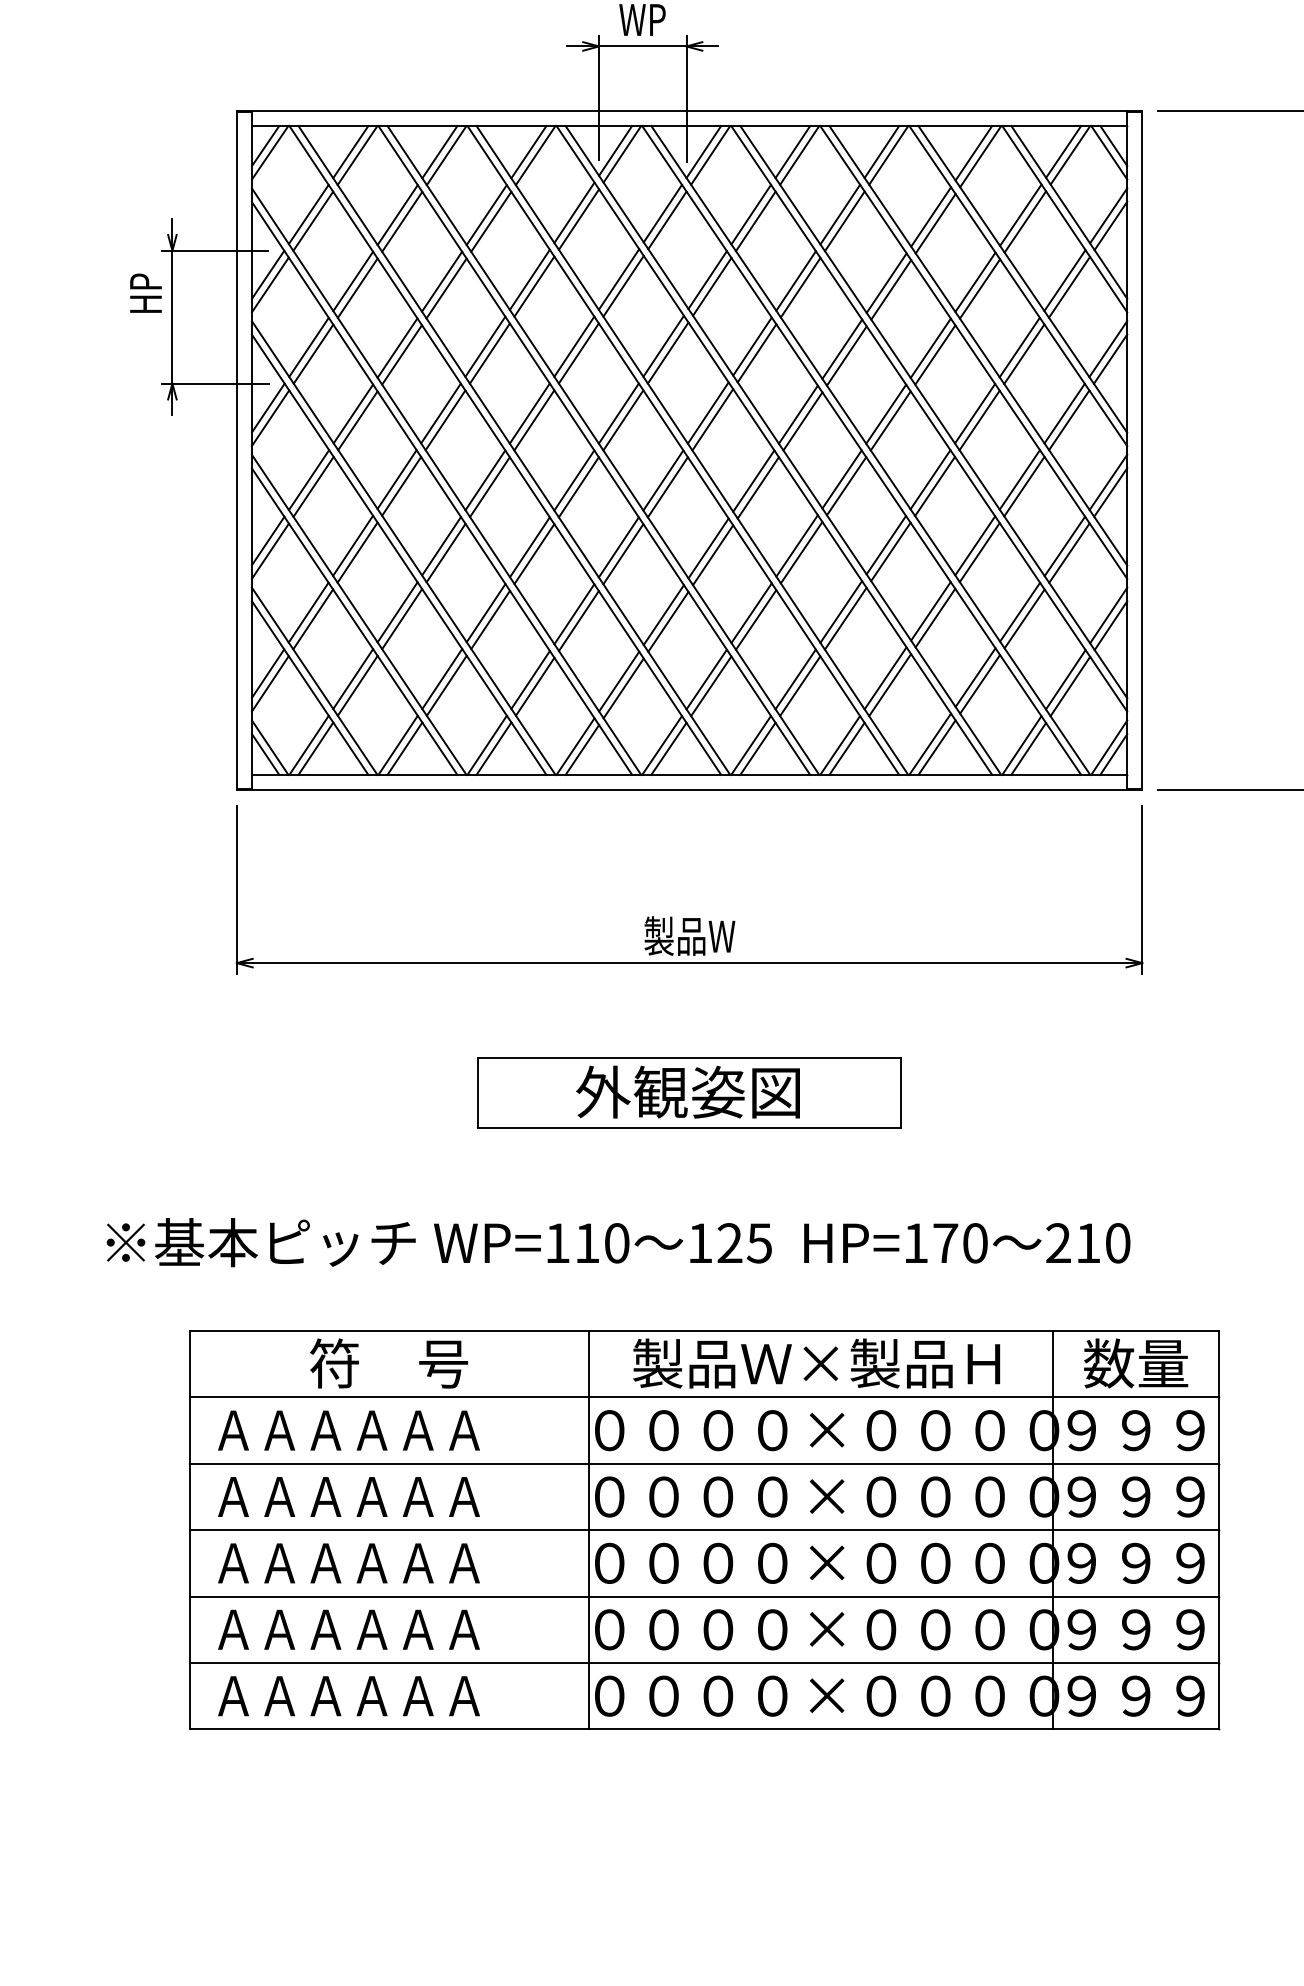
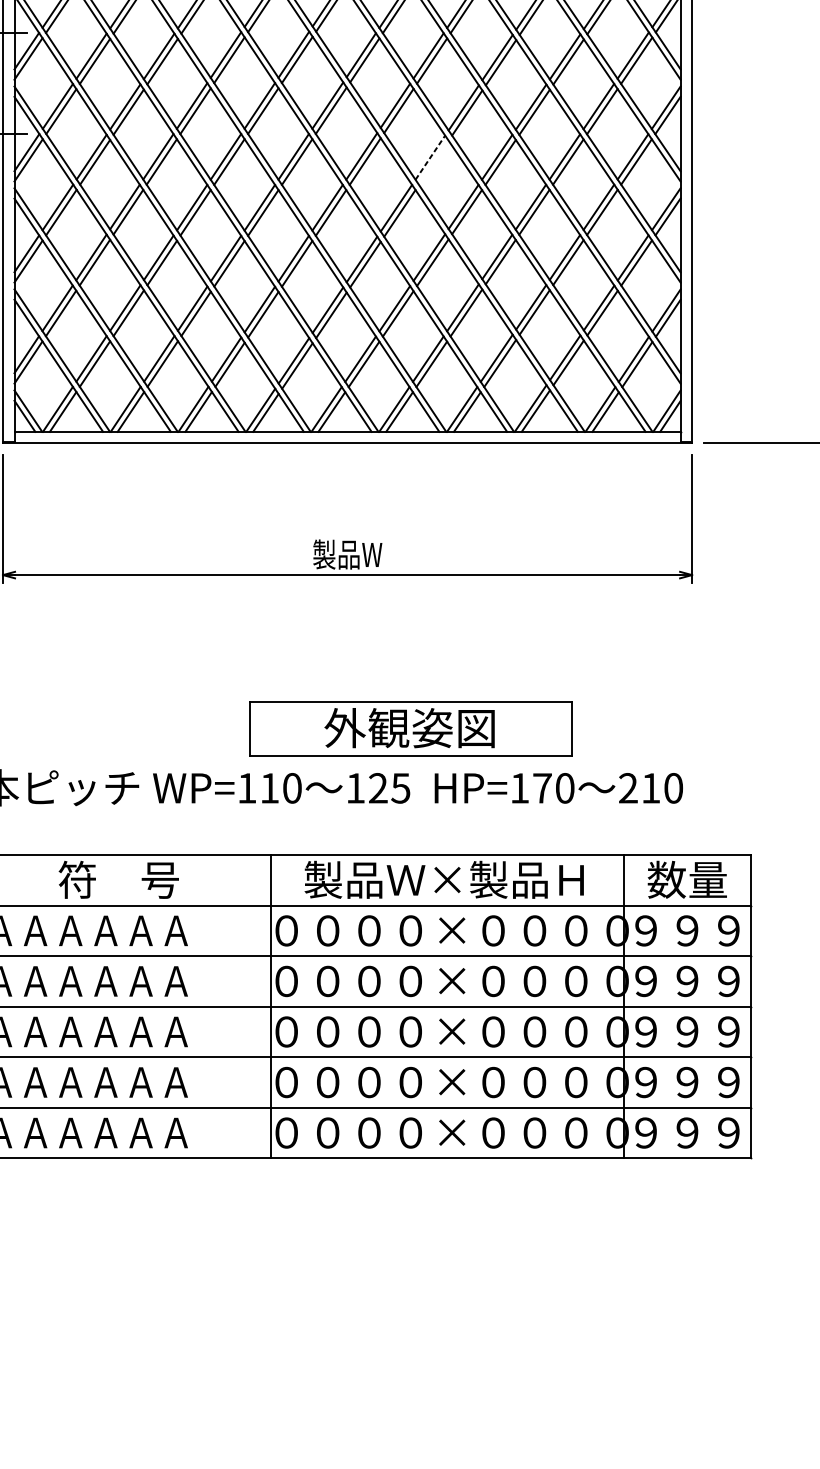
line: (798, 414) -> (430, 157), solid -> dashed
line: (802, 421) -> (433, 162), removed
part: (689, 1092) -> (410, 728), moved

